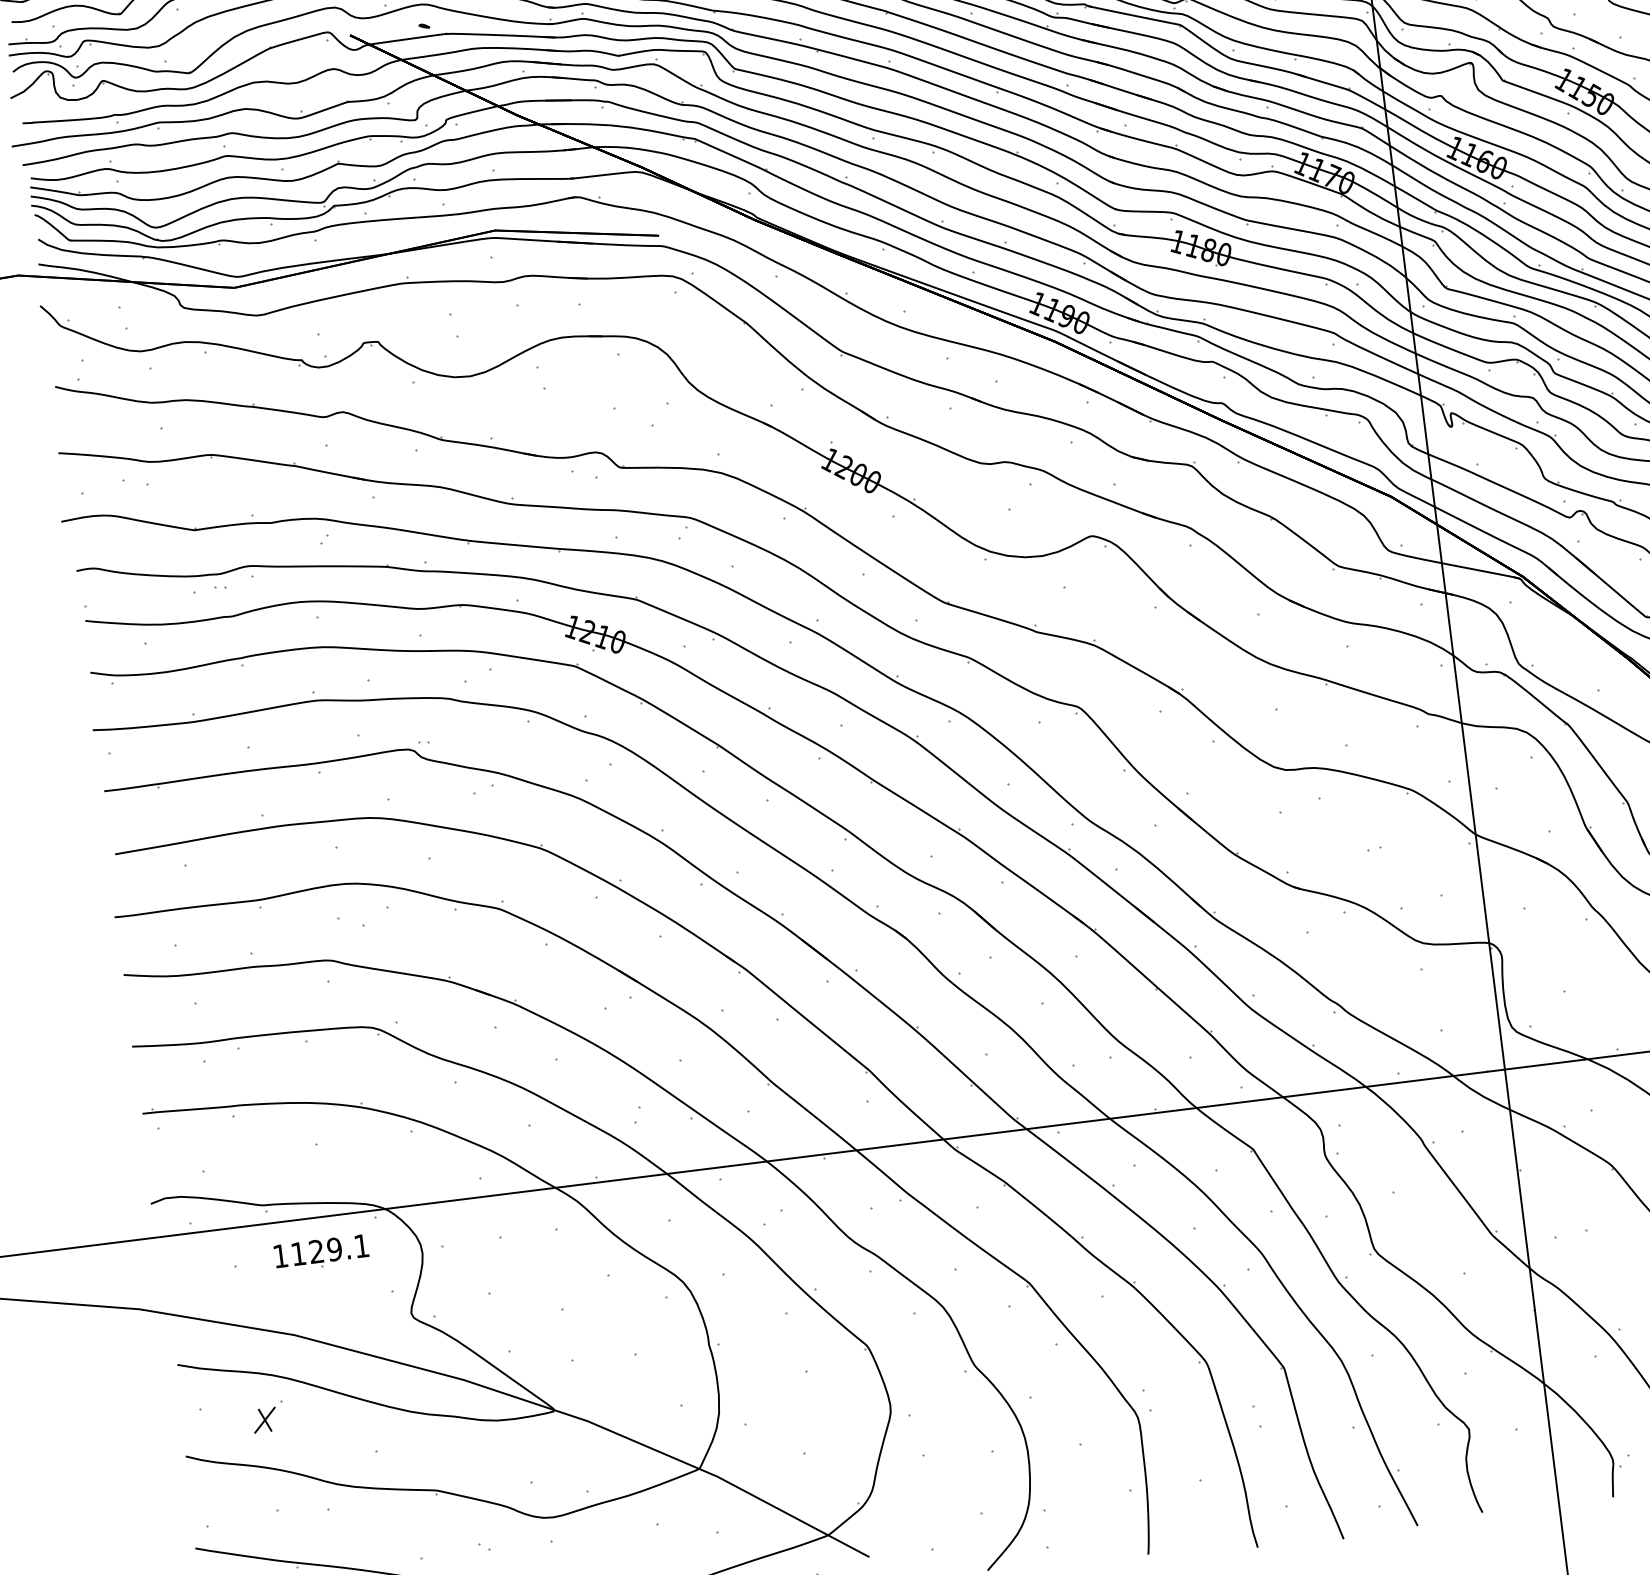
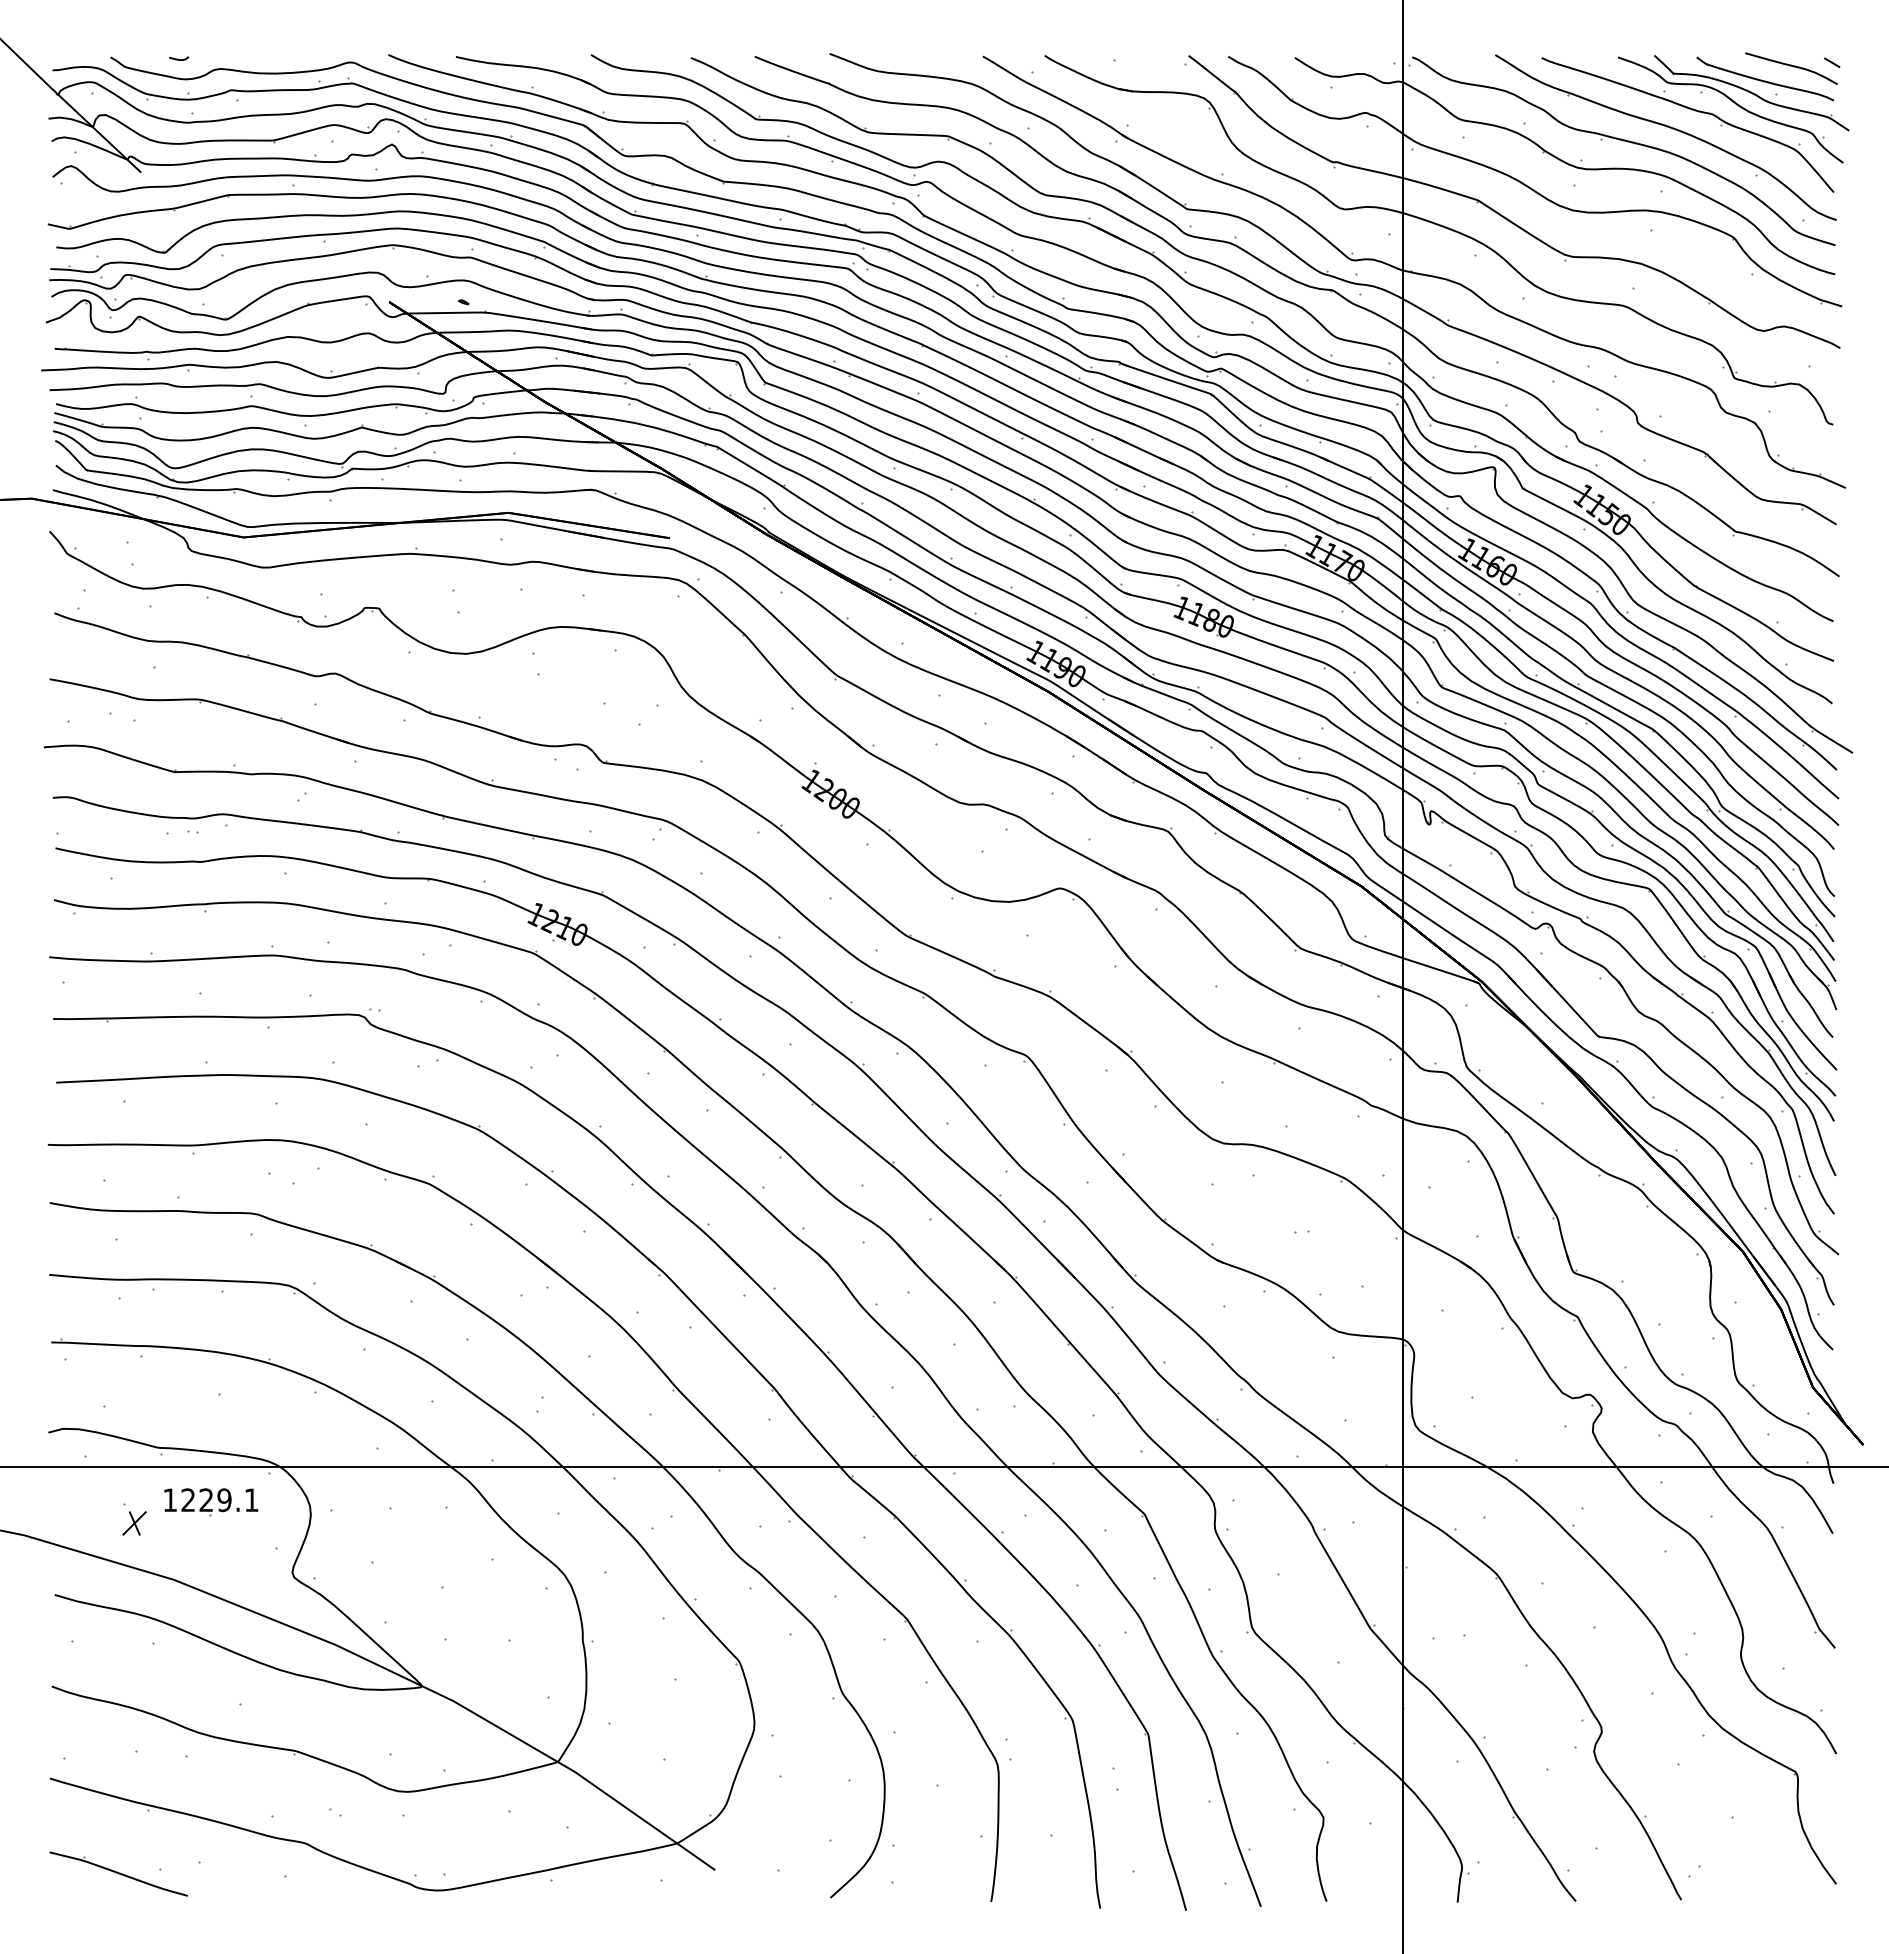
text: (297, 1253) -> (187, 1499), 1129.1 -> 1229.1
part: (264, 1420) -> (134, 1523), moved

